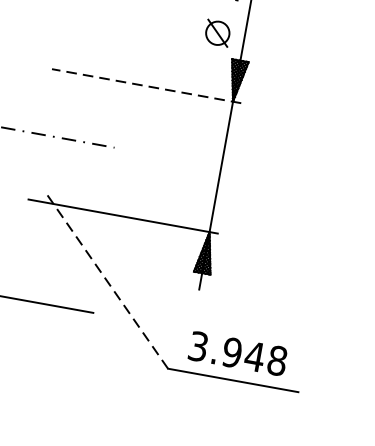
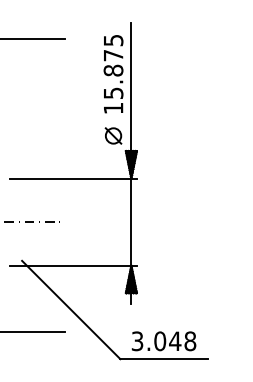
line: (146, 86) -> (73, 178), dashed -> solid
line: (108, 282) -> (71, 310), dashed -> solid
text: (232, 353) -> (160, 341), 3.948 -> 3.048

